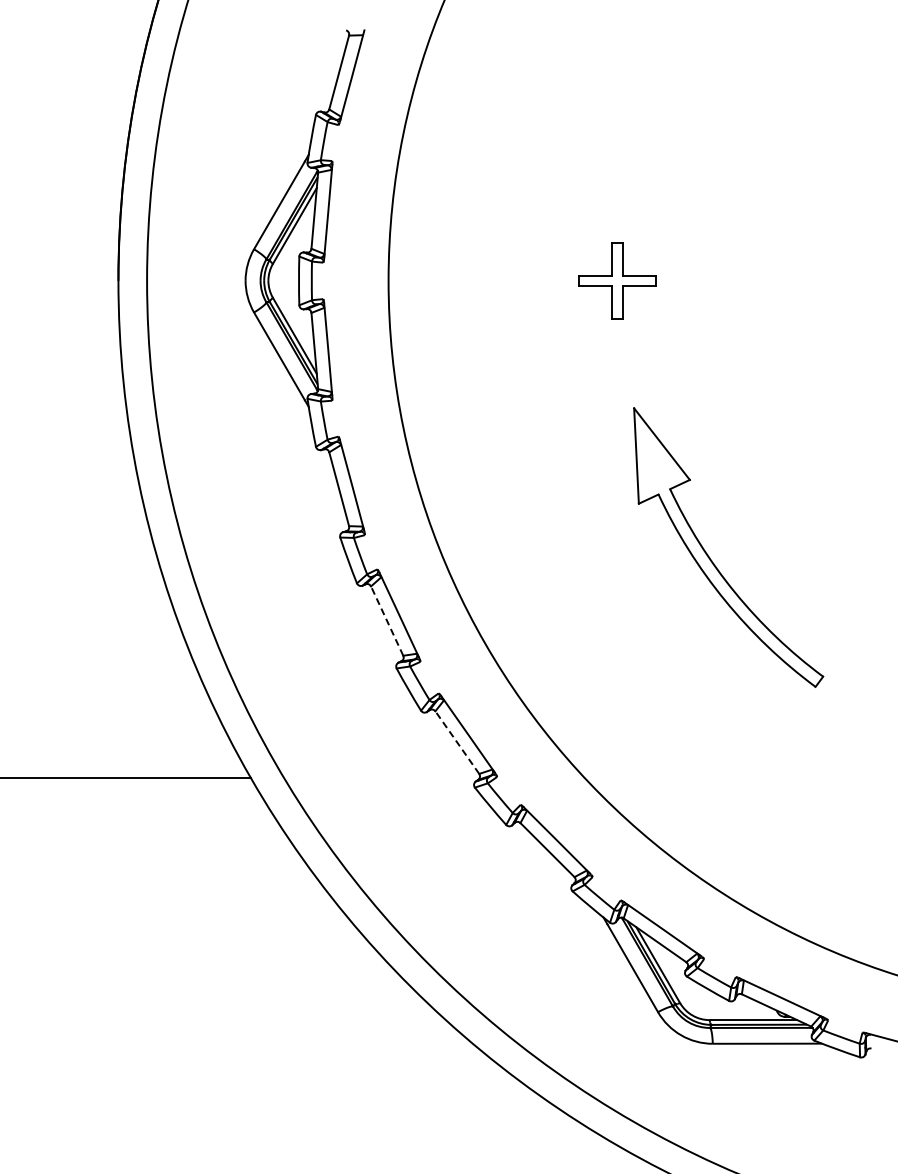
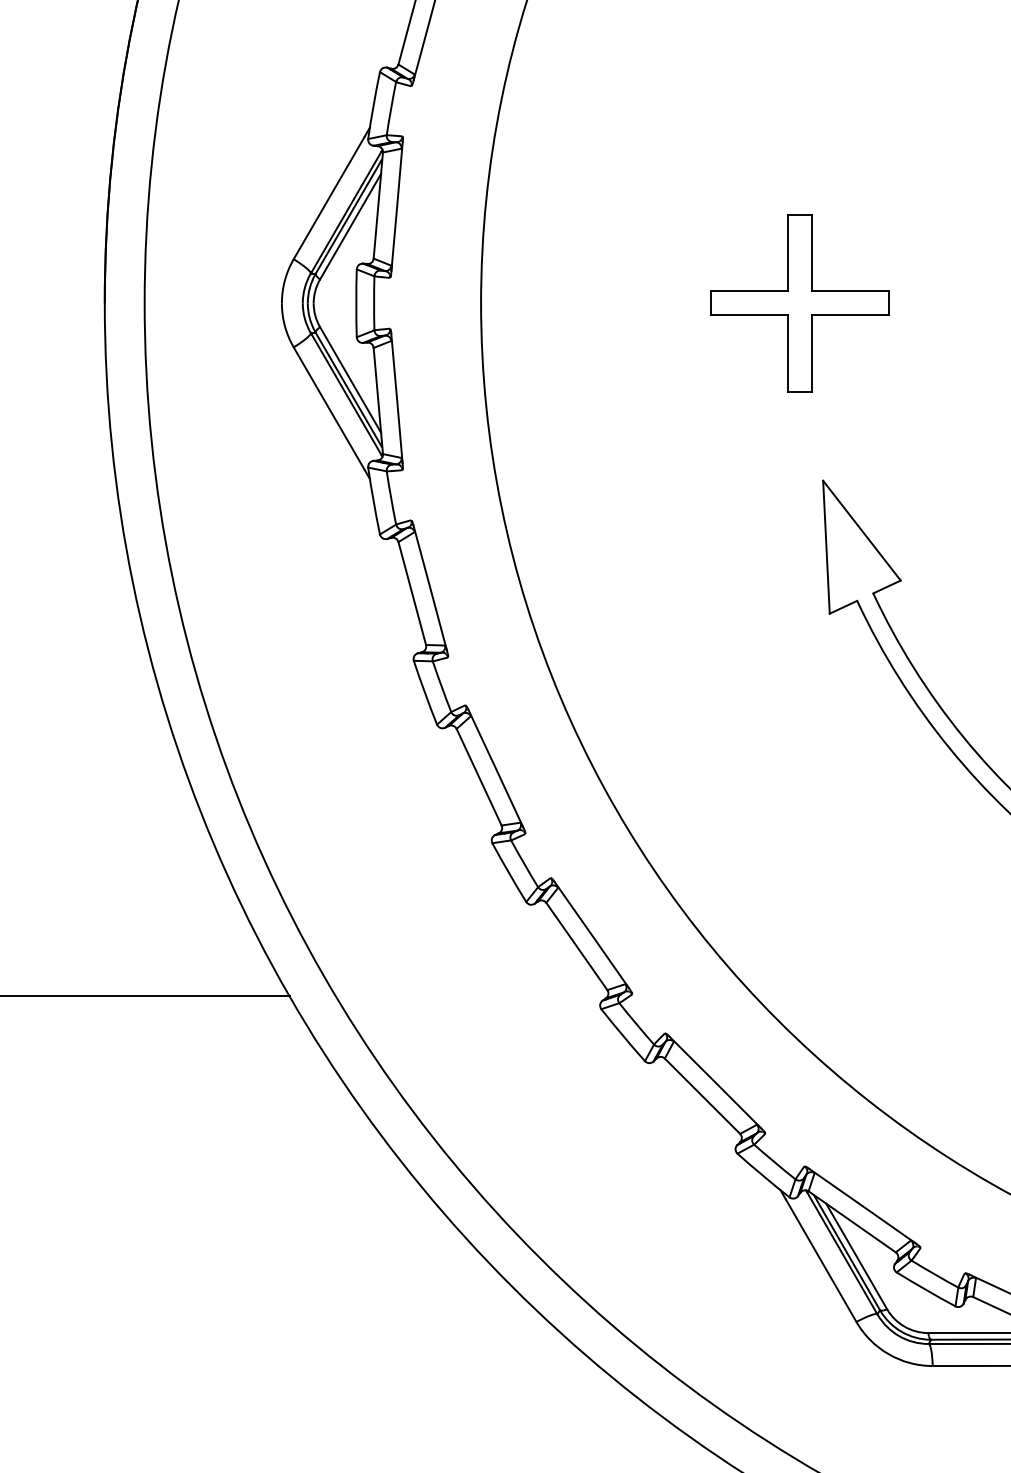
part: (617, 280) -> (799, 302), size x1.67
line: (386, 620) -> (478, 776), dashed -> solid
line: (457, 742) -> (577, 946), dashed -> solid

